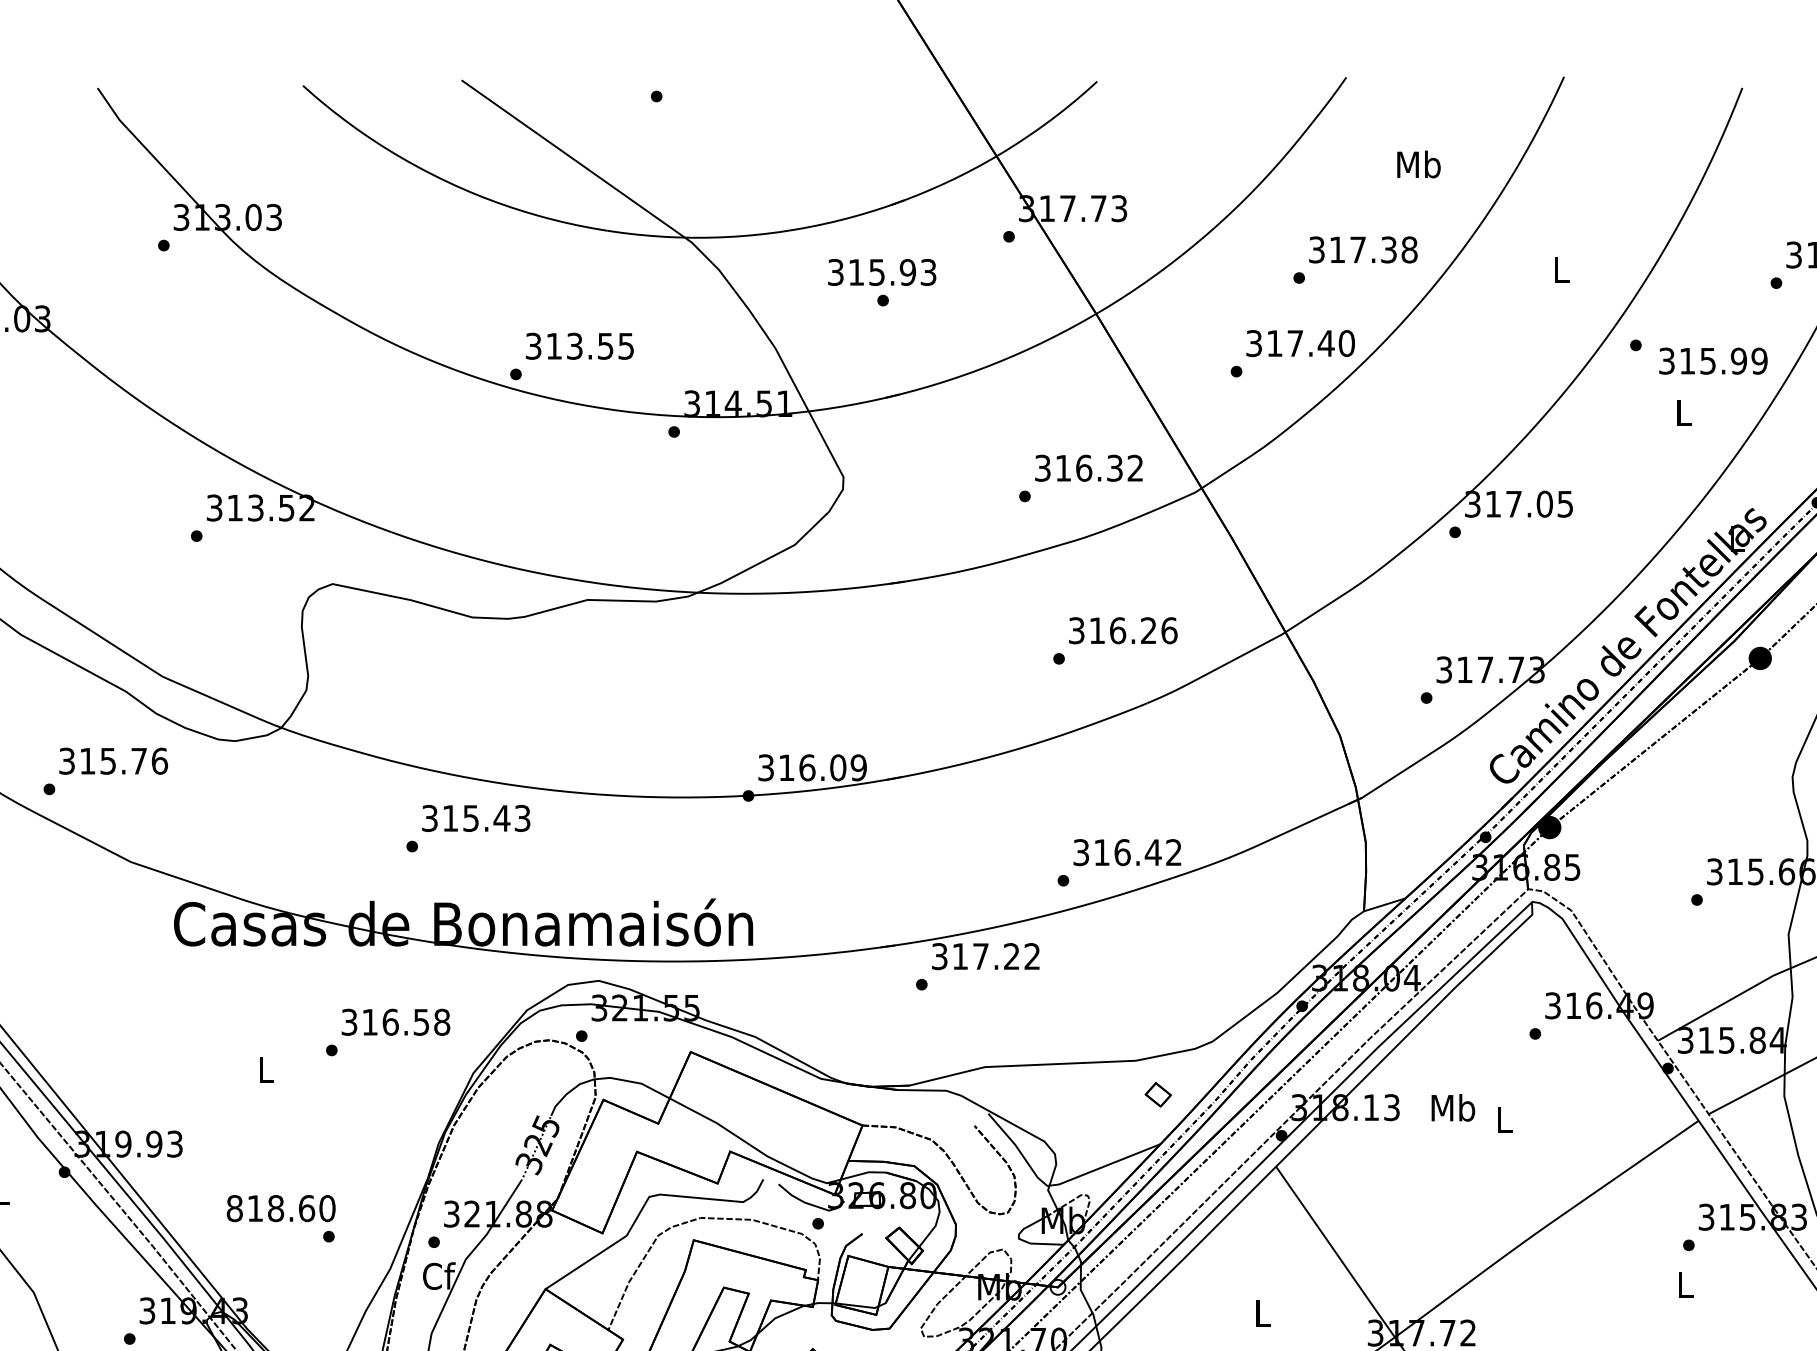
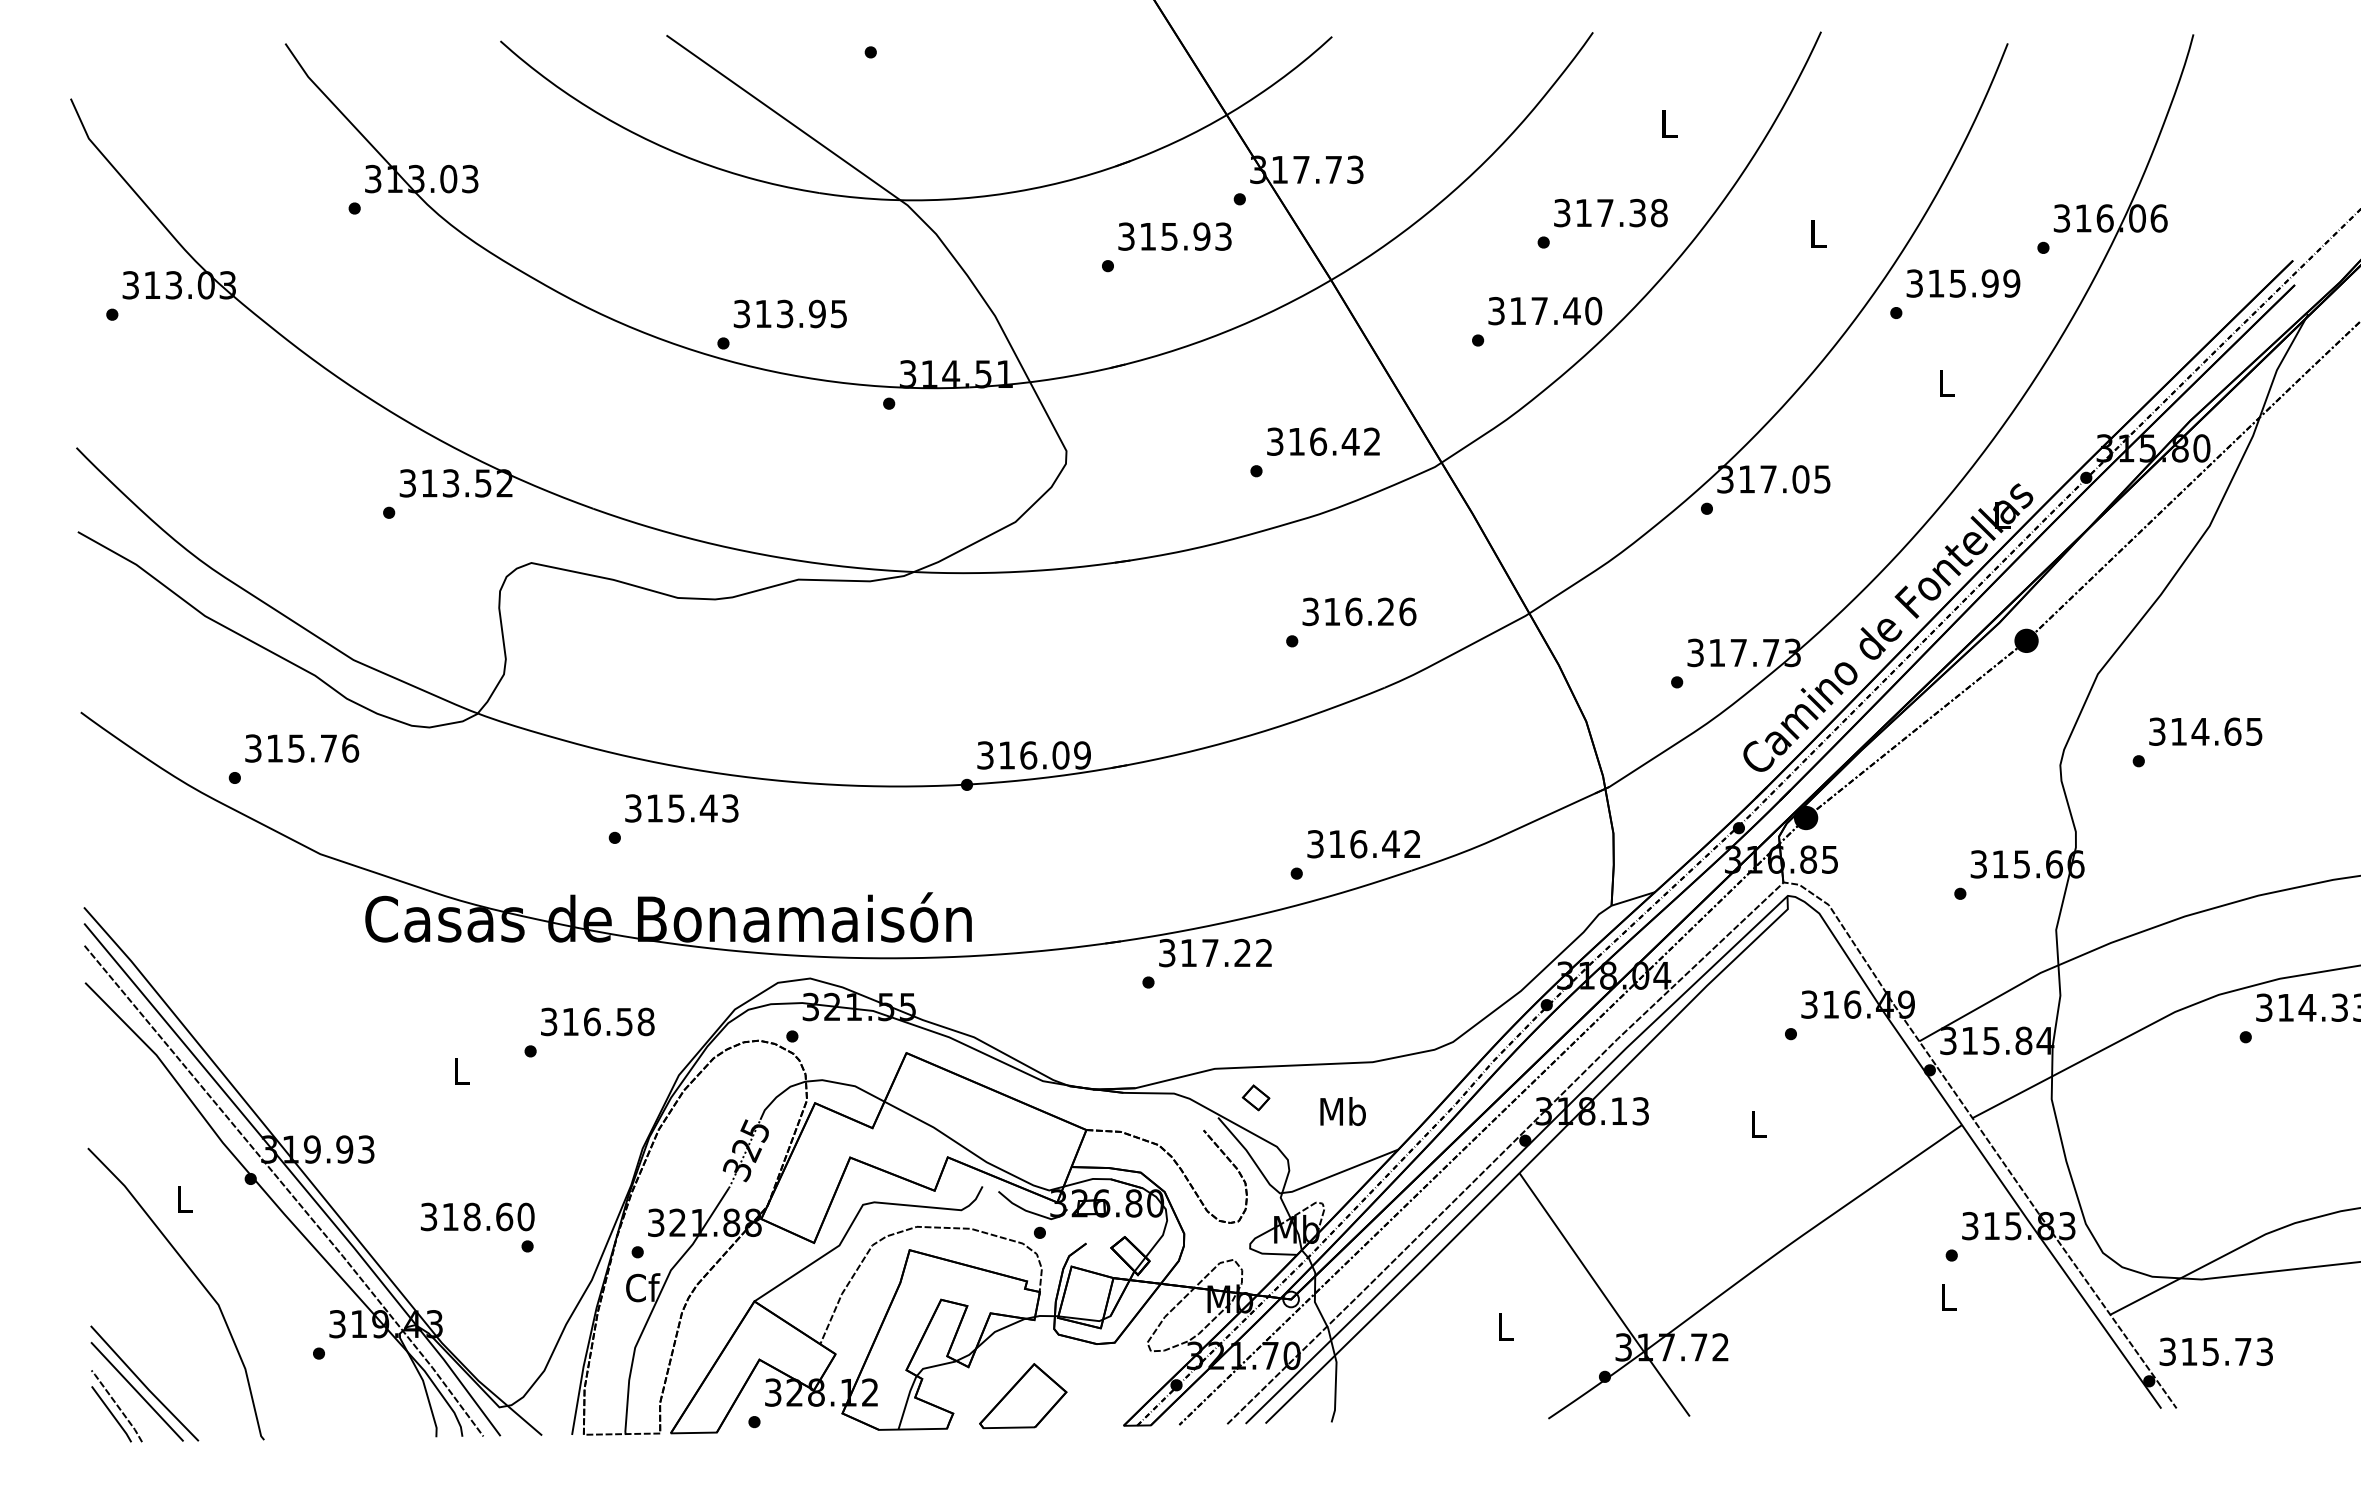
text: (1418, 164) -> (1668, 123), Mb -> L
text: (881, 272) -> (1174, 236), moved
text: (605, 345) -> (817, 313), 313.55 -> 313.95
text: (1713, 361) -> (1963, 283), moved
text: (1114, 468) -> (1350, 441), 316.32 -> 316.42
part: (1157, 1094) -> (1255, 1097), moved
text: (1452, 1107) -> (1342, 1111), moved
text: (234, 1208) -> (428, 1216), 818.60 -> 318.60

